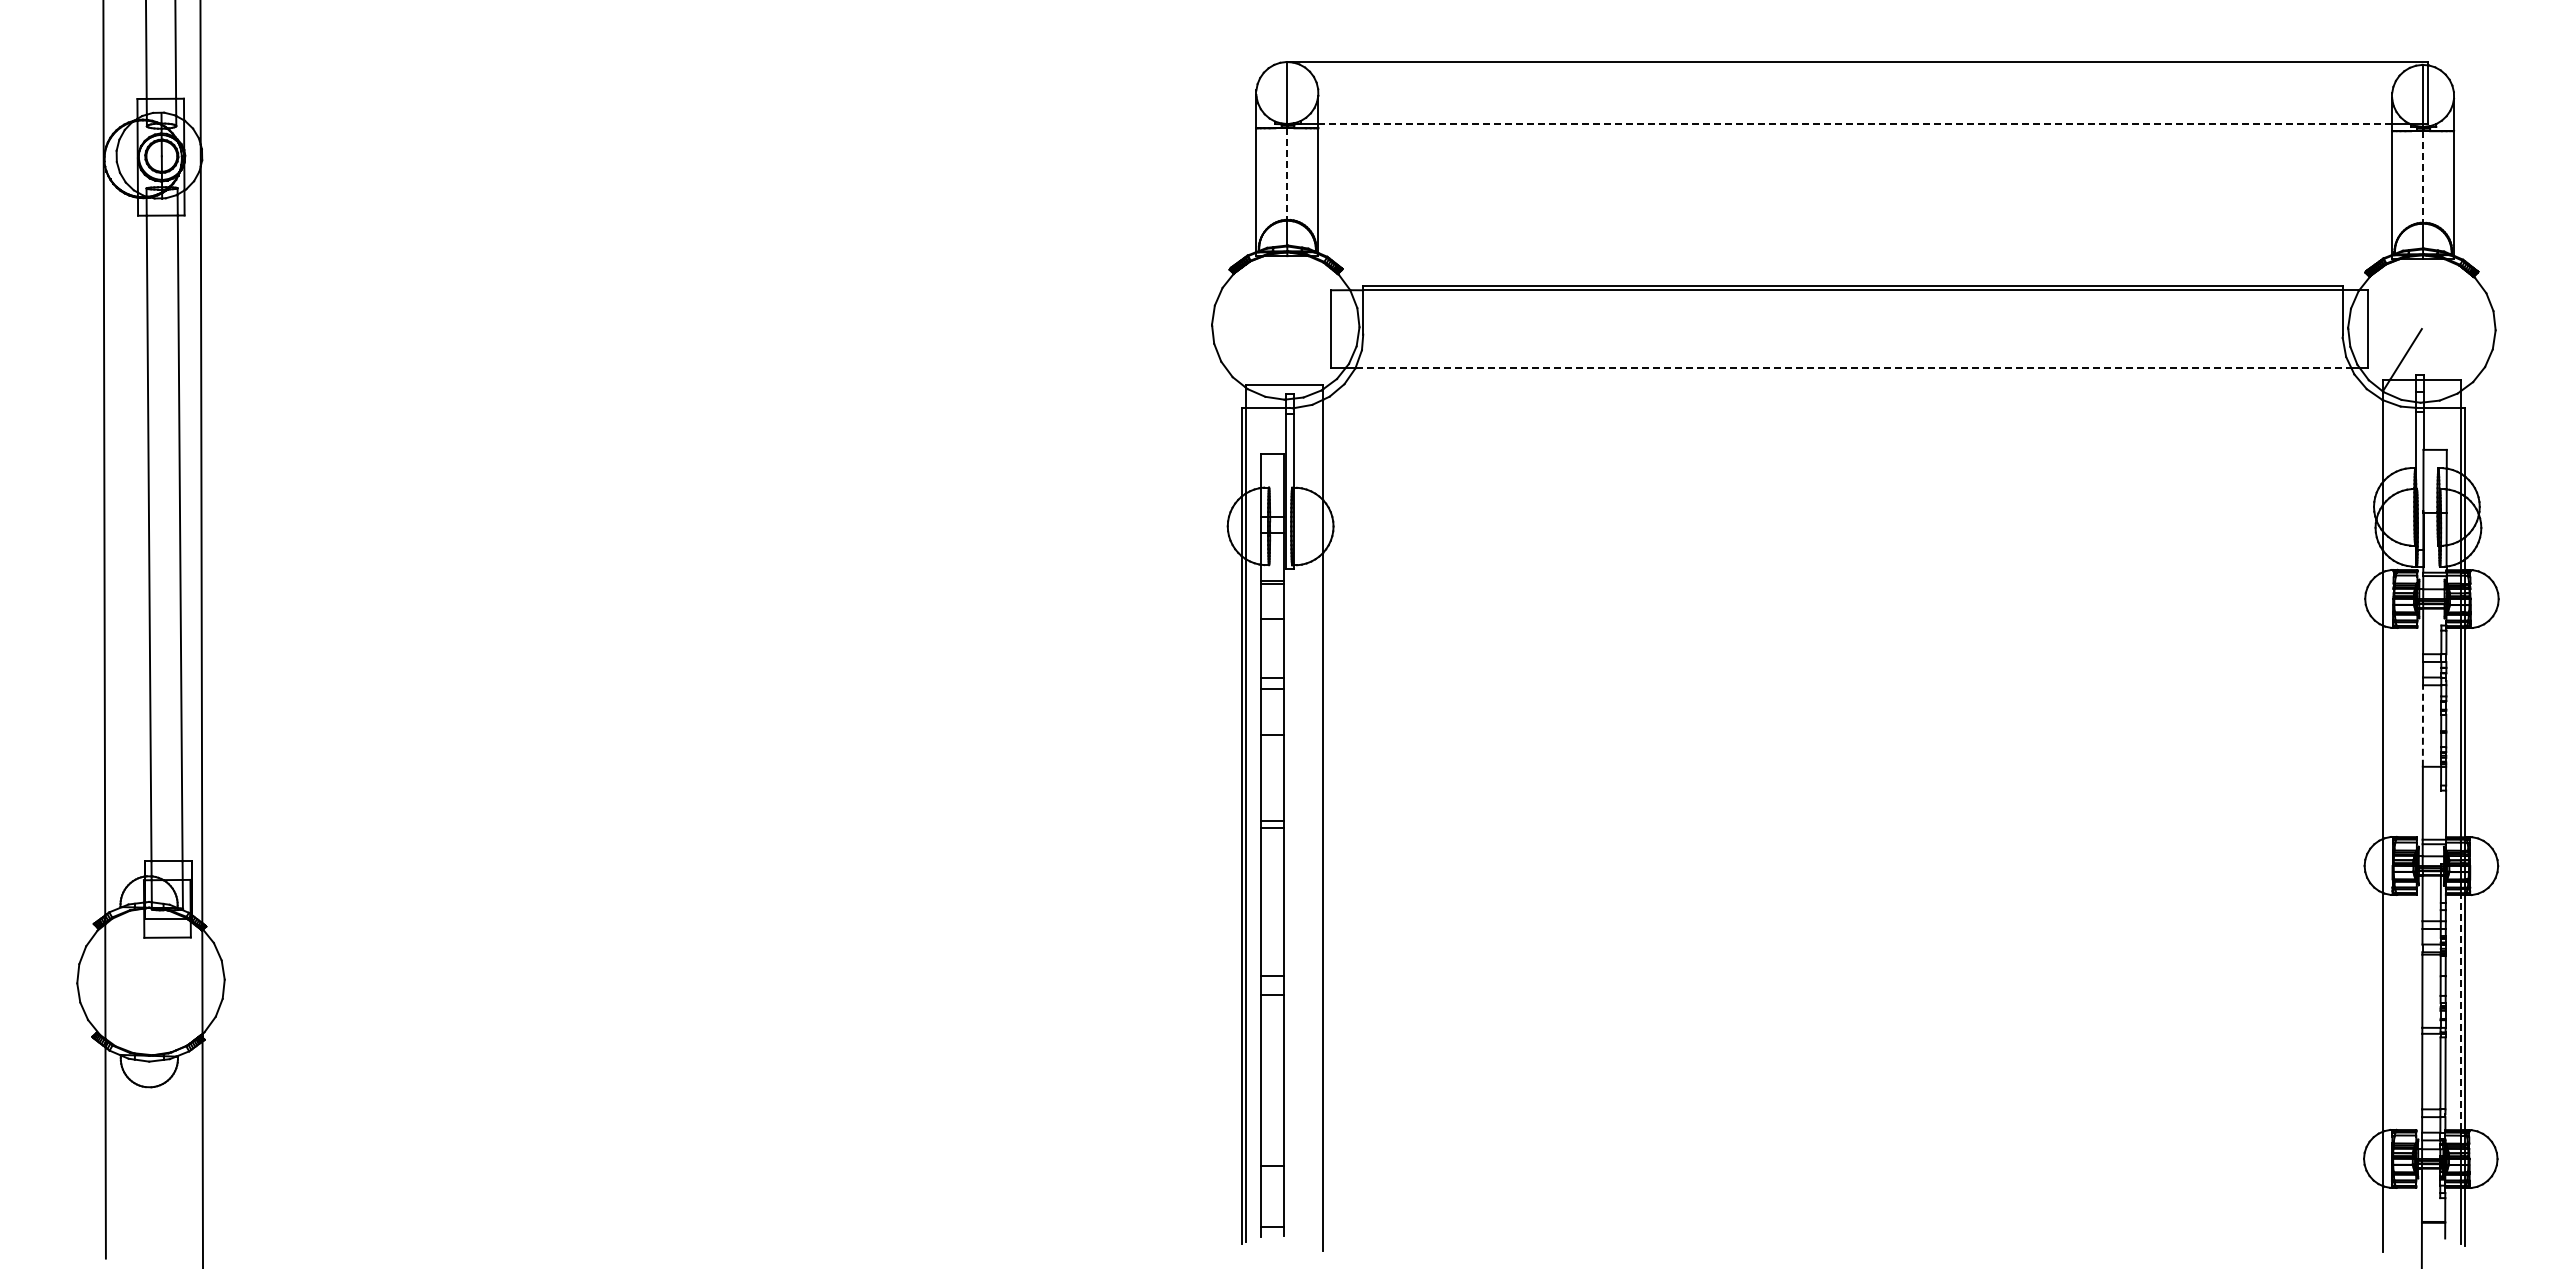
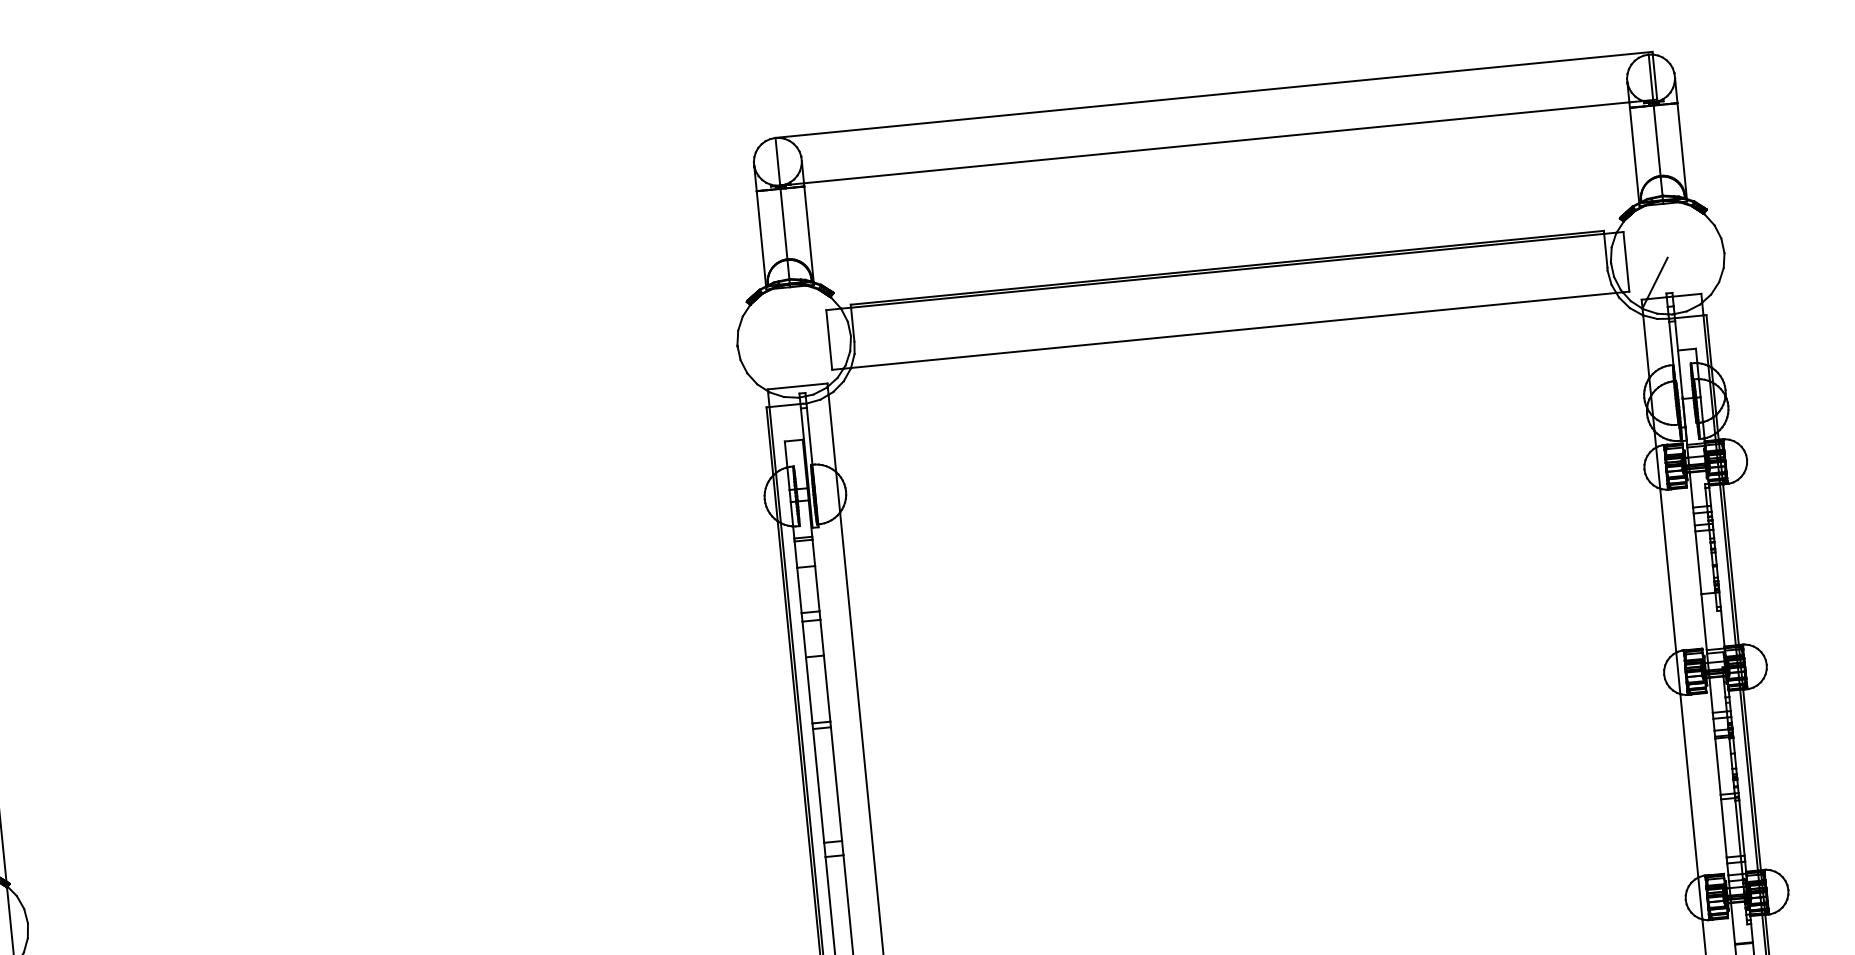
line: (1855, 123) -> (1216, 142), dashed -> solid
line: (1287, 174) -> (784, 224), dashed -> solid
line: (2423, 177) -> (1657, 141), dashed -> solid
line: (1853, 367) -> (1233, 330), dashed -> solid
line: (2422, 726) -> (1698, 563), dashed -> solid
line: (2460, 1012) -> (1748, 780), dashed -> solid

